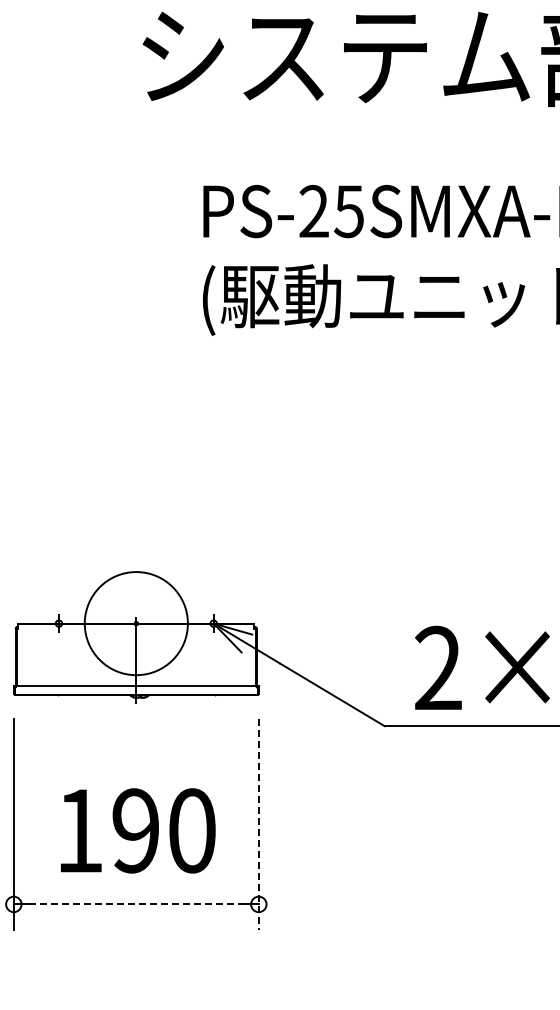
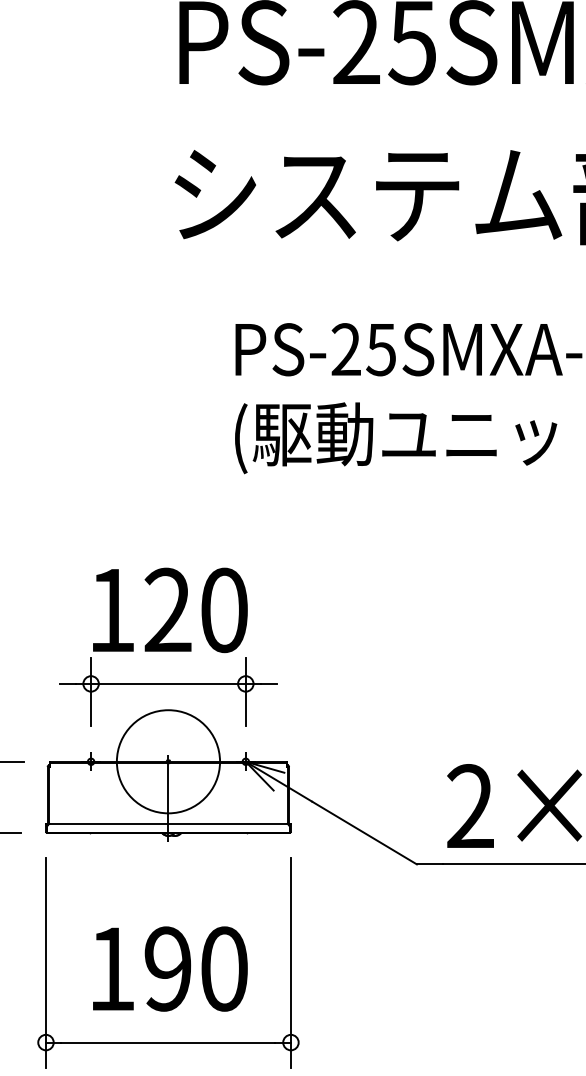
part: (136, 508) -> (168, 646), added
line: (258, 825) -> (290, 963), dashed -> solid
line: (136, 904) -> (168, 1042), dashed -> solid

